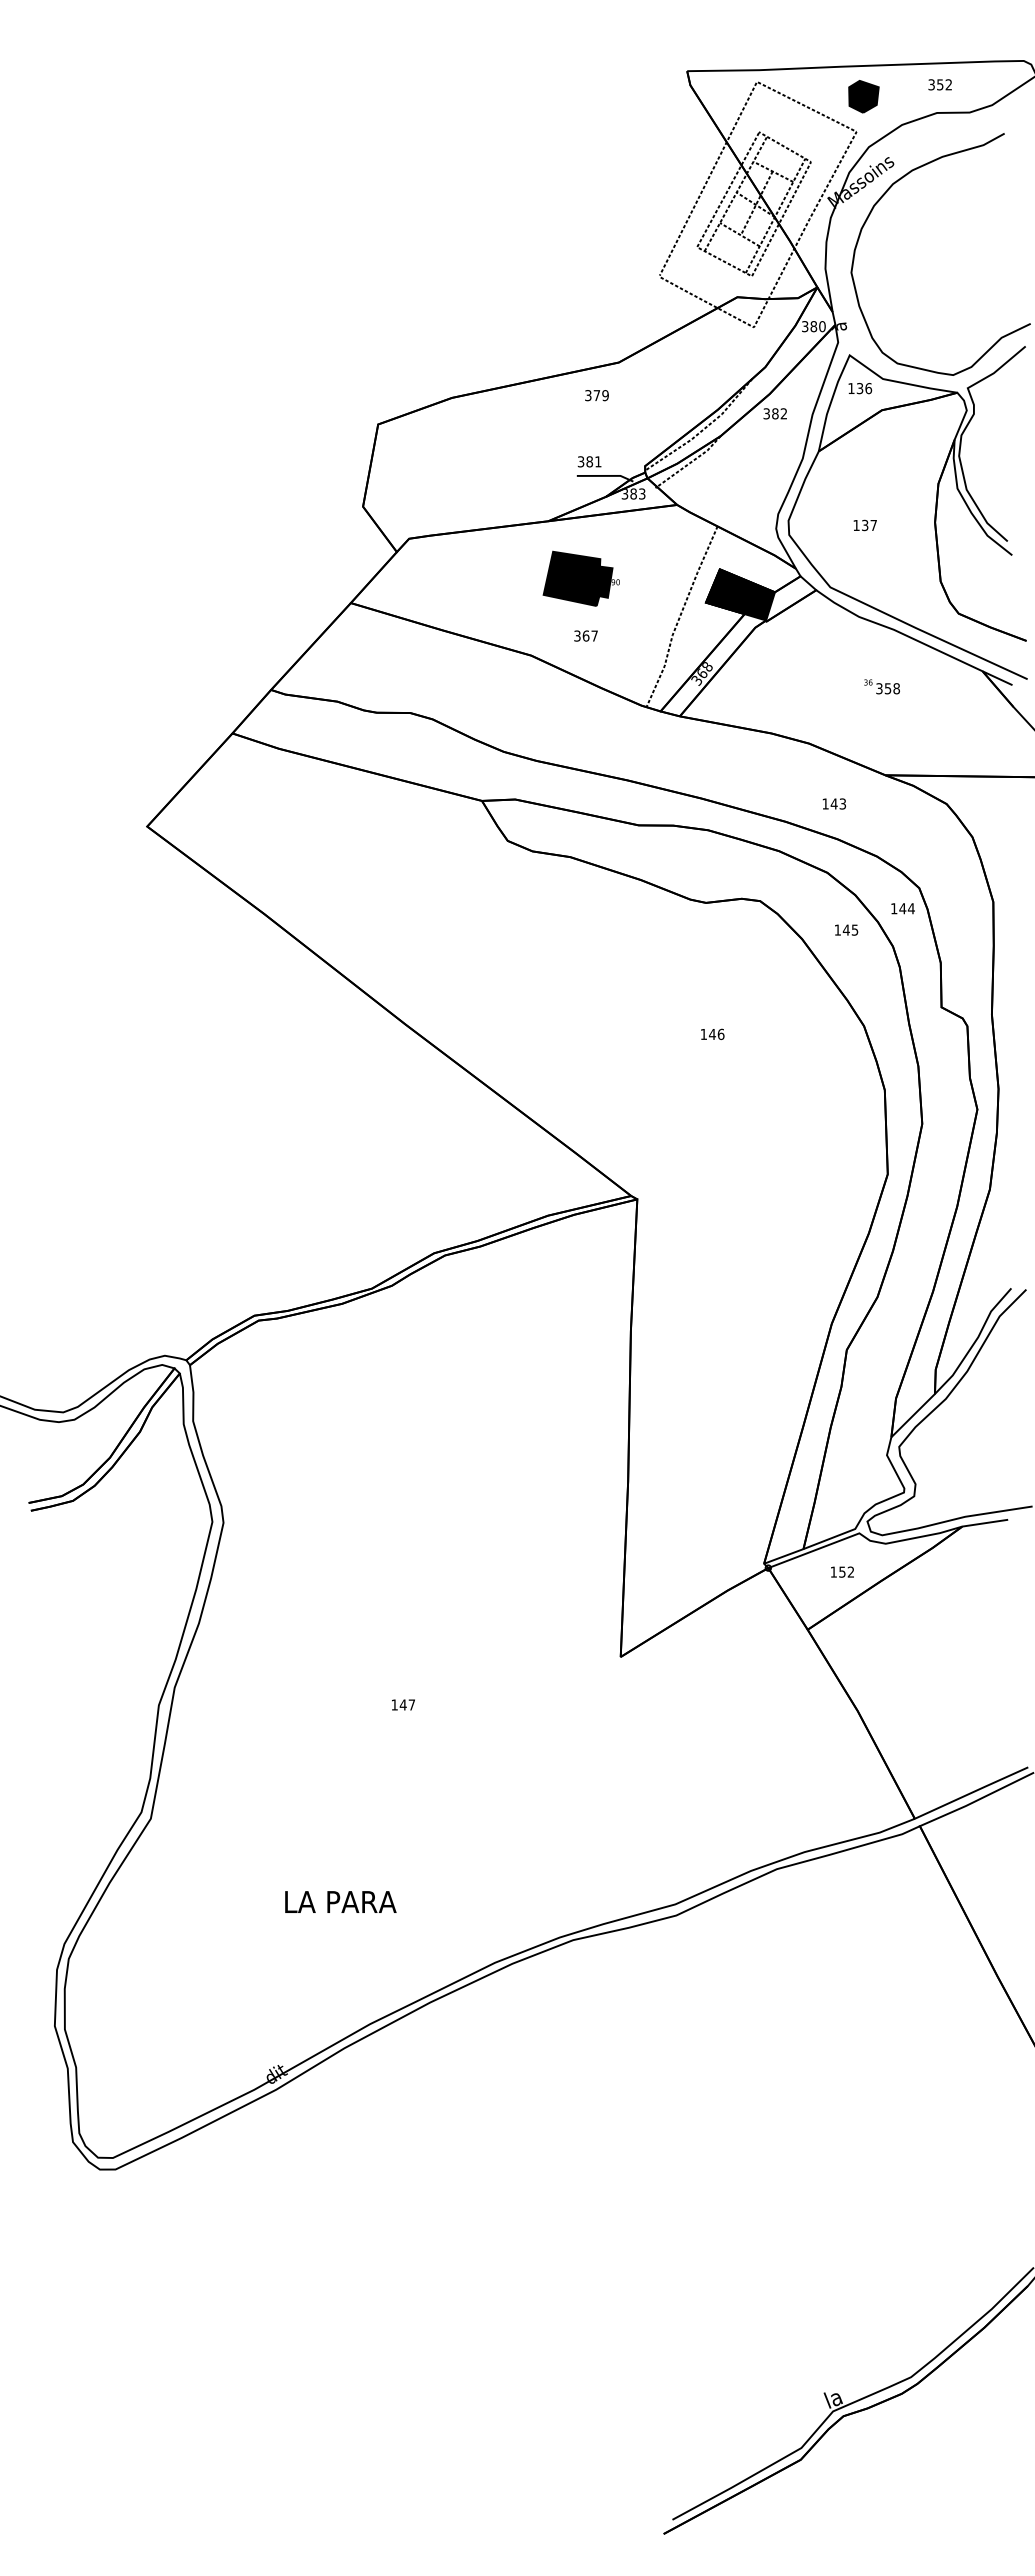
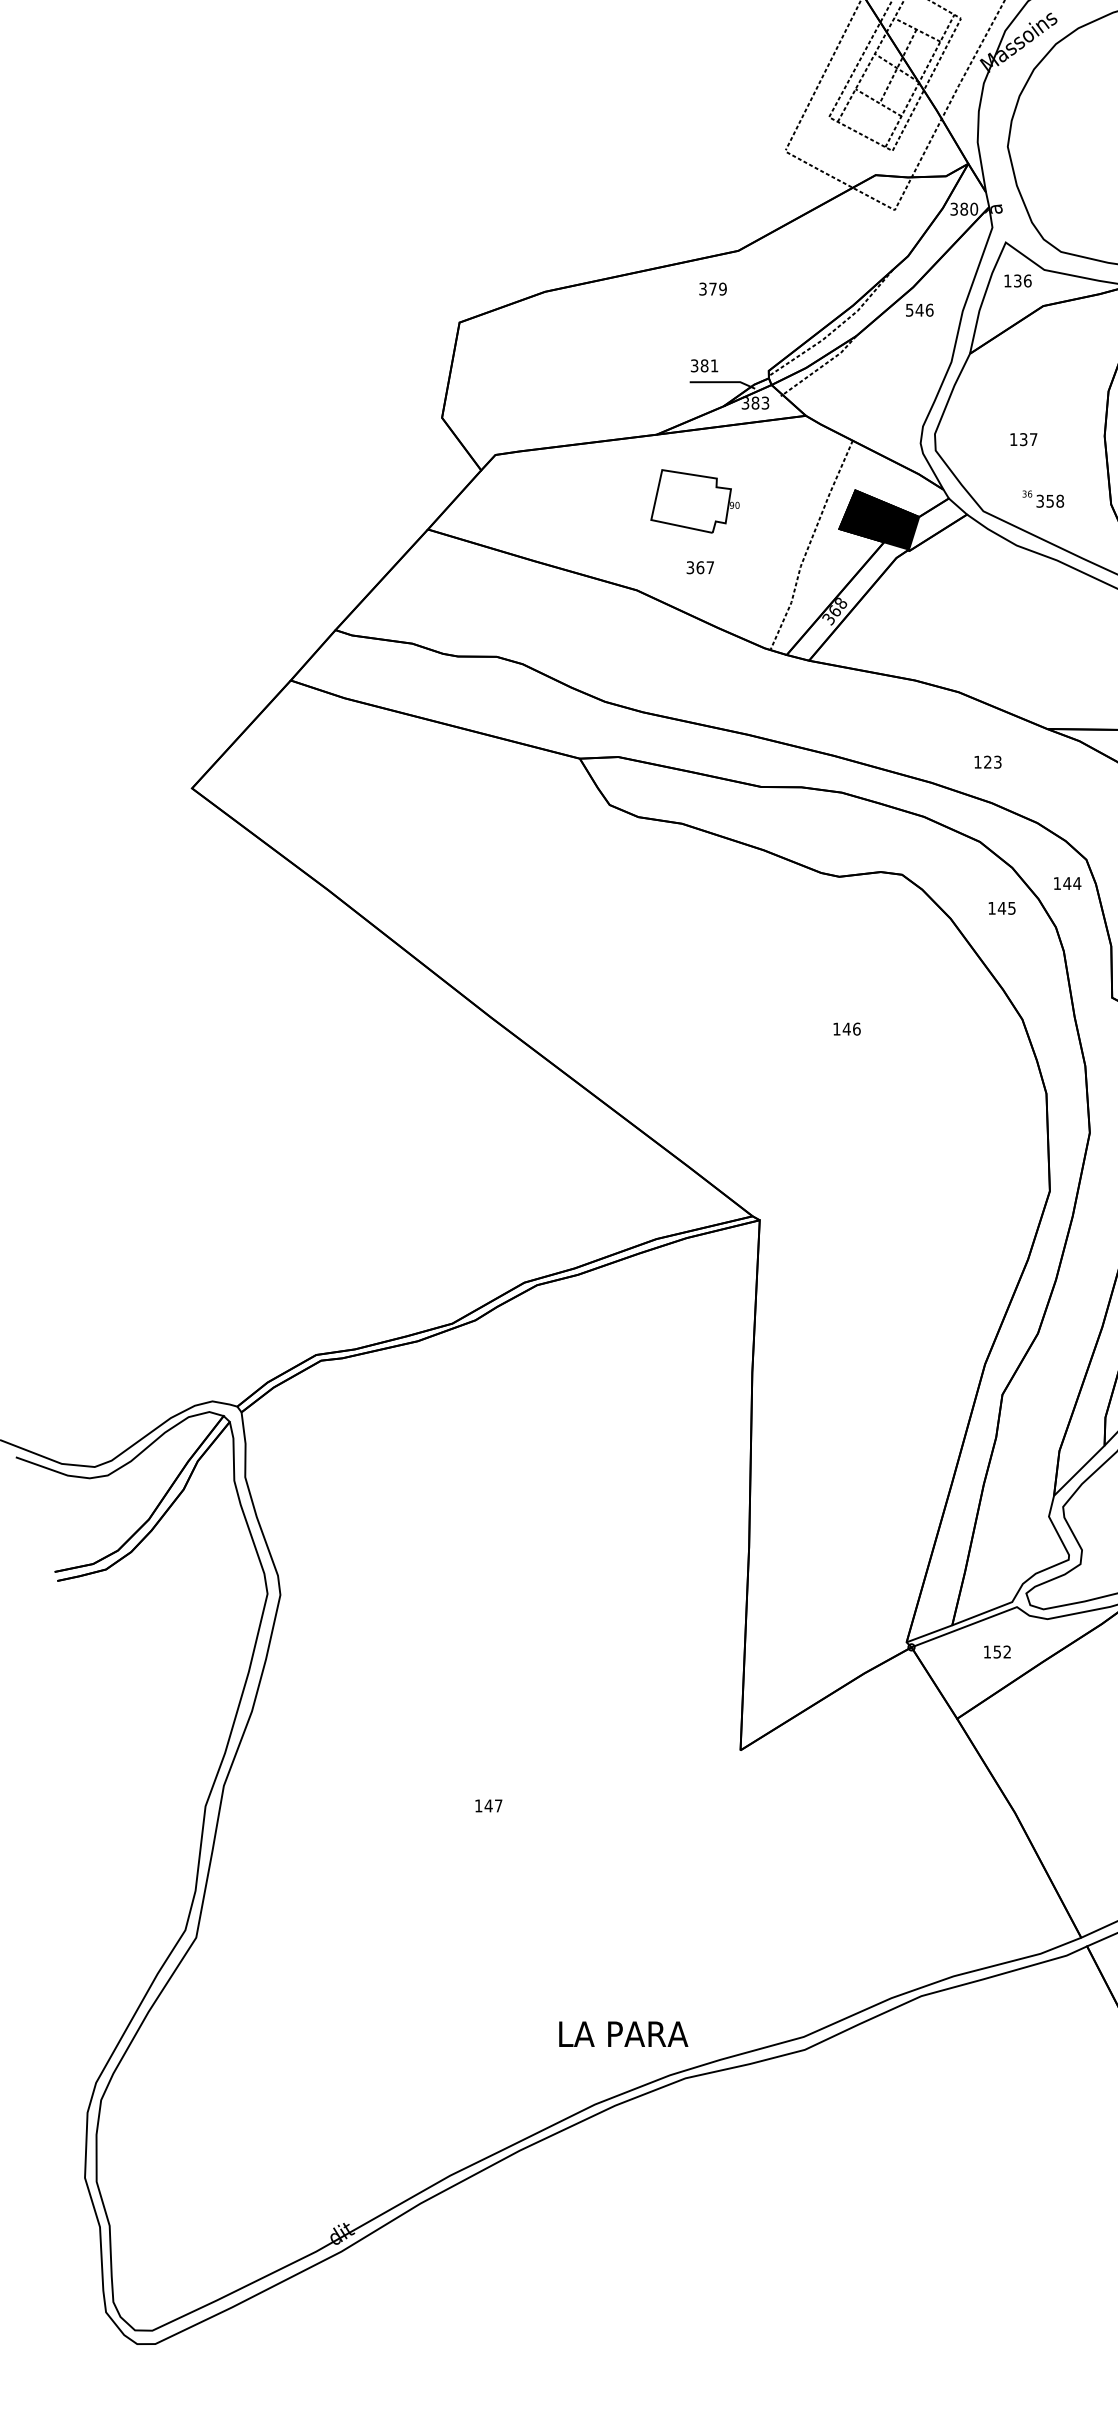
text: (775, 413) -> (919, 309), 382 -> 546
fill: (577, 578) -> (690, 501), removed
text: (881, 686) -> (1042, 498), moved
text: (833, 803) -> (987, 761), 143 -> 123
text: (340, 1901) -> (623, 2033), moved

